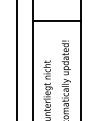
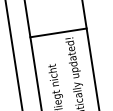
line: (56, 20) -> (57, 32), moved

